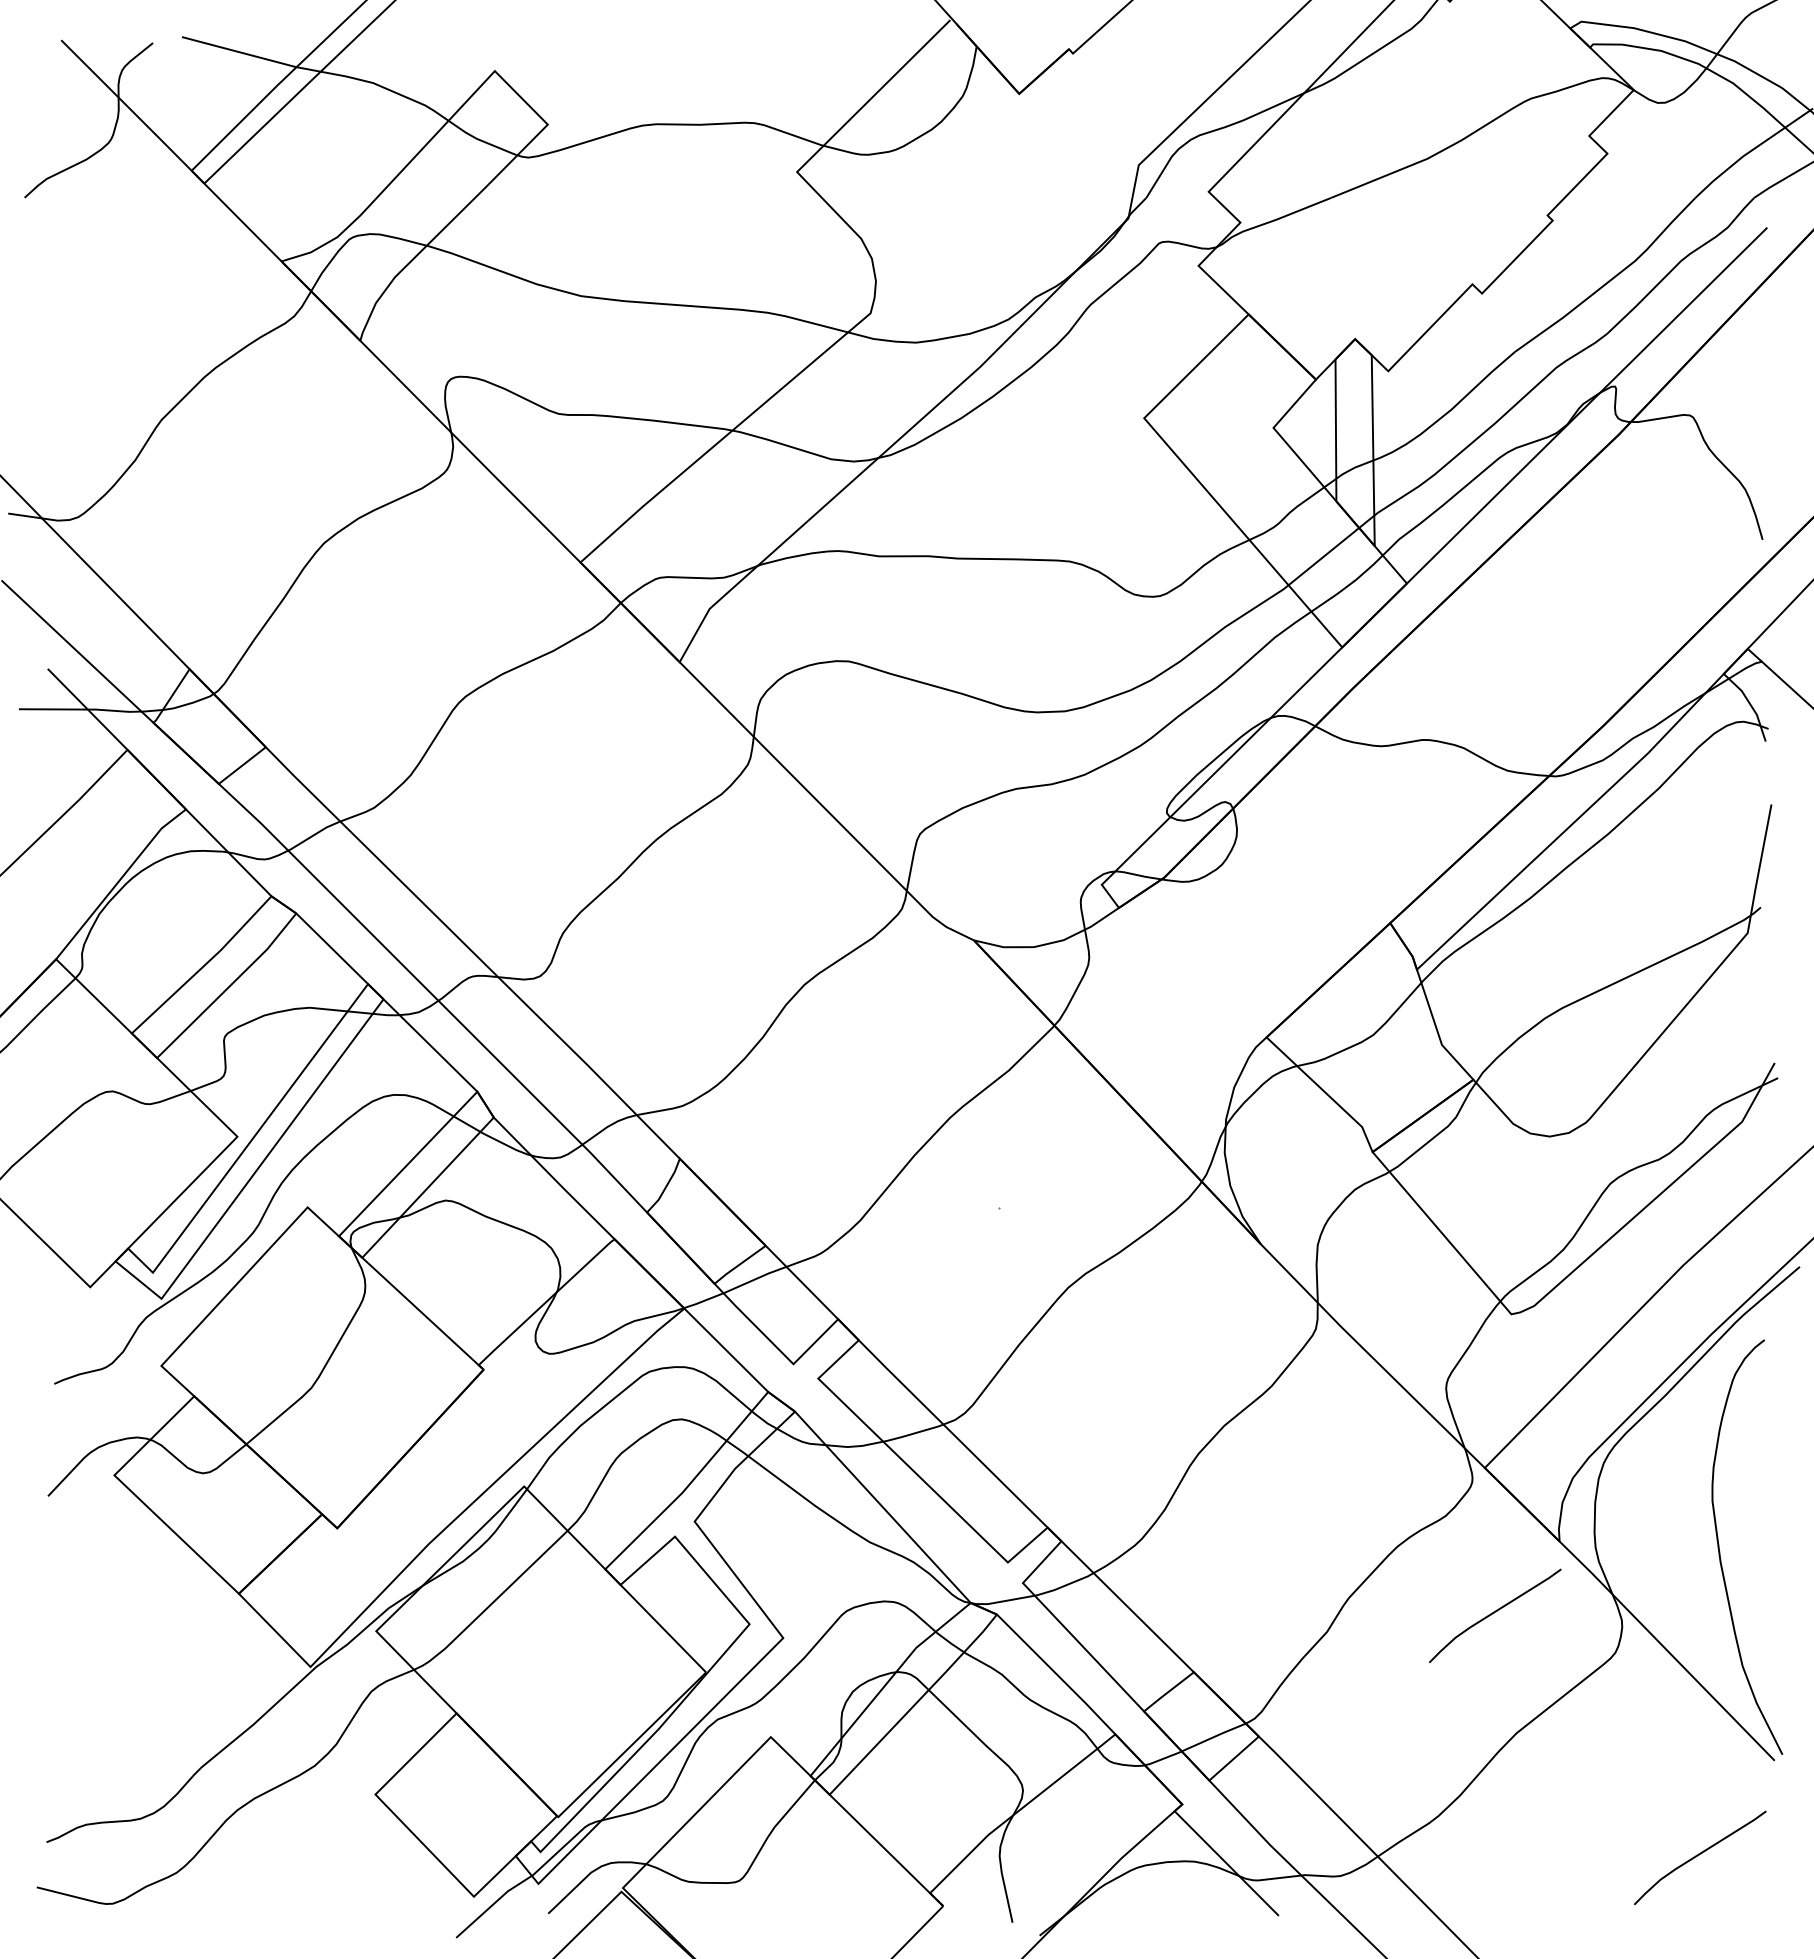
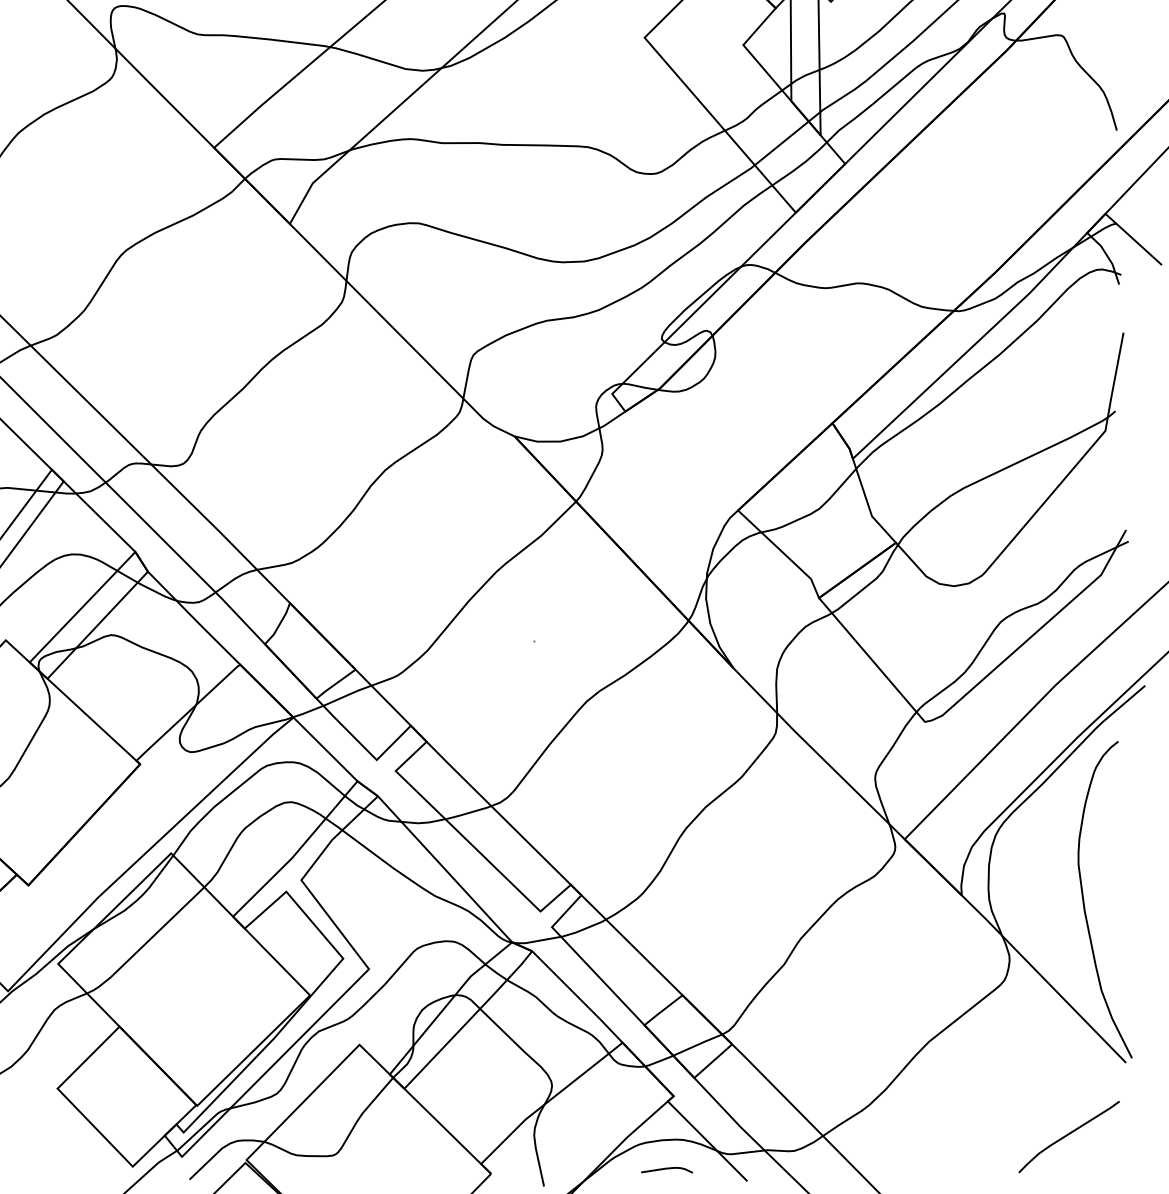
curve: (1494, 1613) -> (912, 950), removed
curve: (1173, 1900) -> (666, 1169), added

